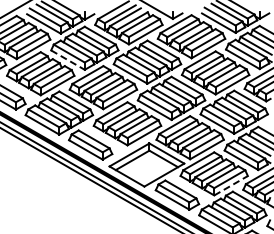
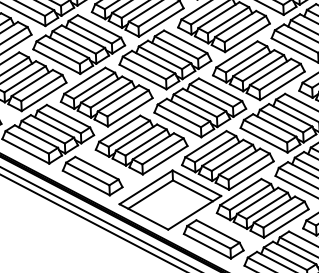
line: (68, 60) -> (57, 62), dashed -> solid
line: (231, 185) -> (286, 223), dashed -> solid

